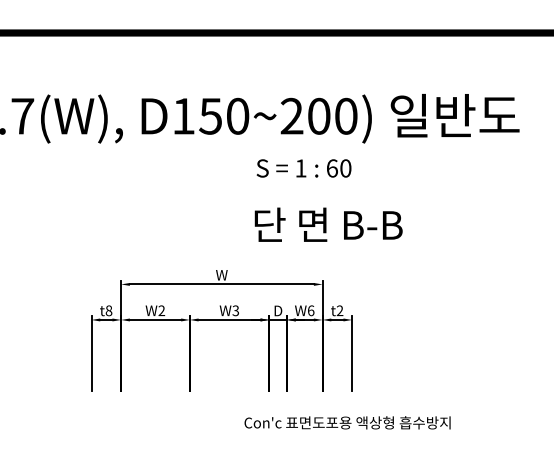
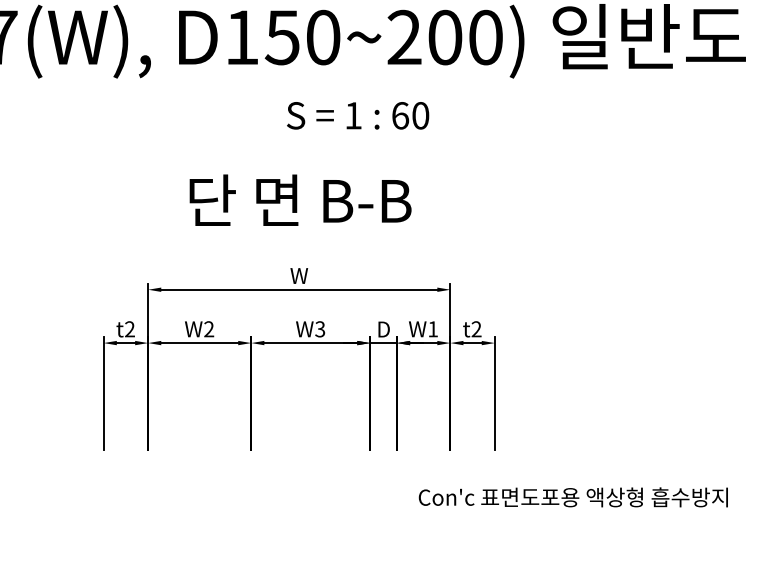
text: (303, 168) -> (357, 115), moved
text: (328, 224) -> (300, 199), moved
text: (108, 310) -> (129, 328), t8 -> t2
text: (311, 310) -> (433, 328), W6 -> W1
text: (347, 422) -> (573, 496), moved

